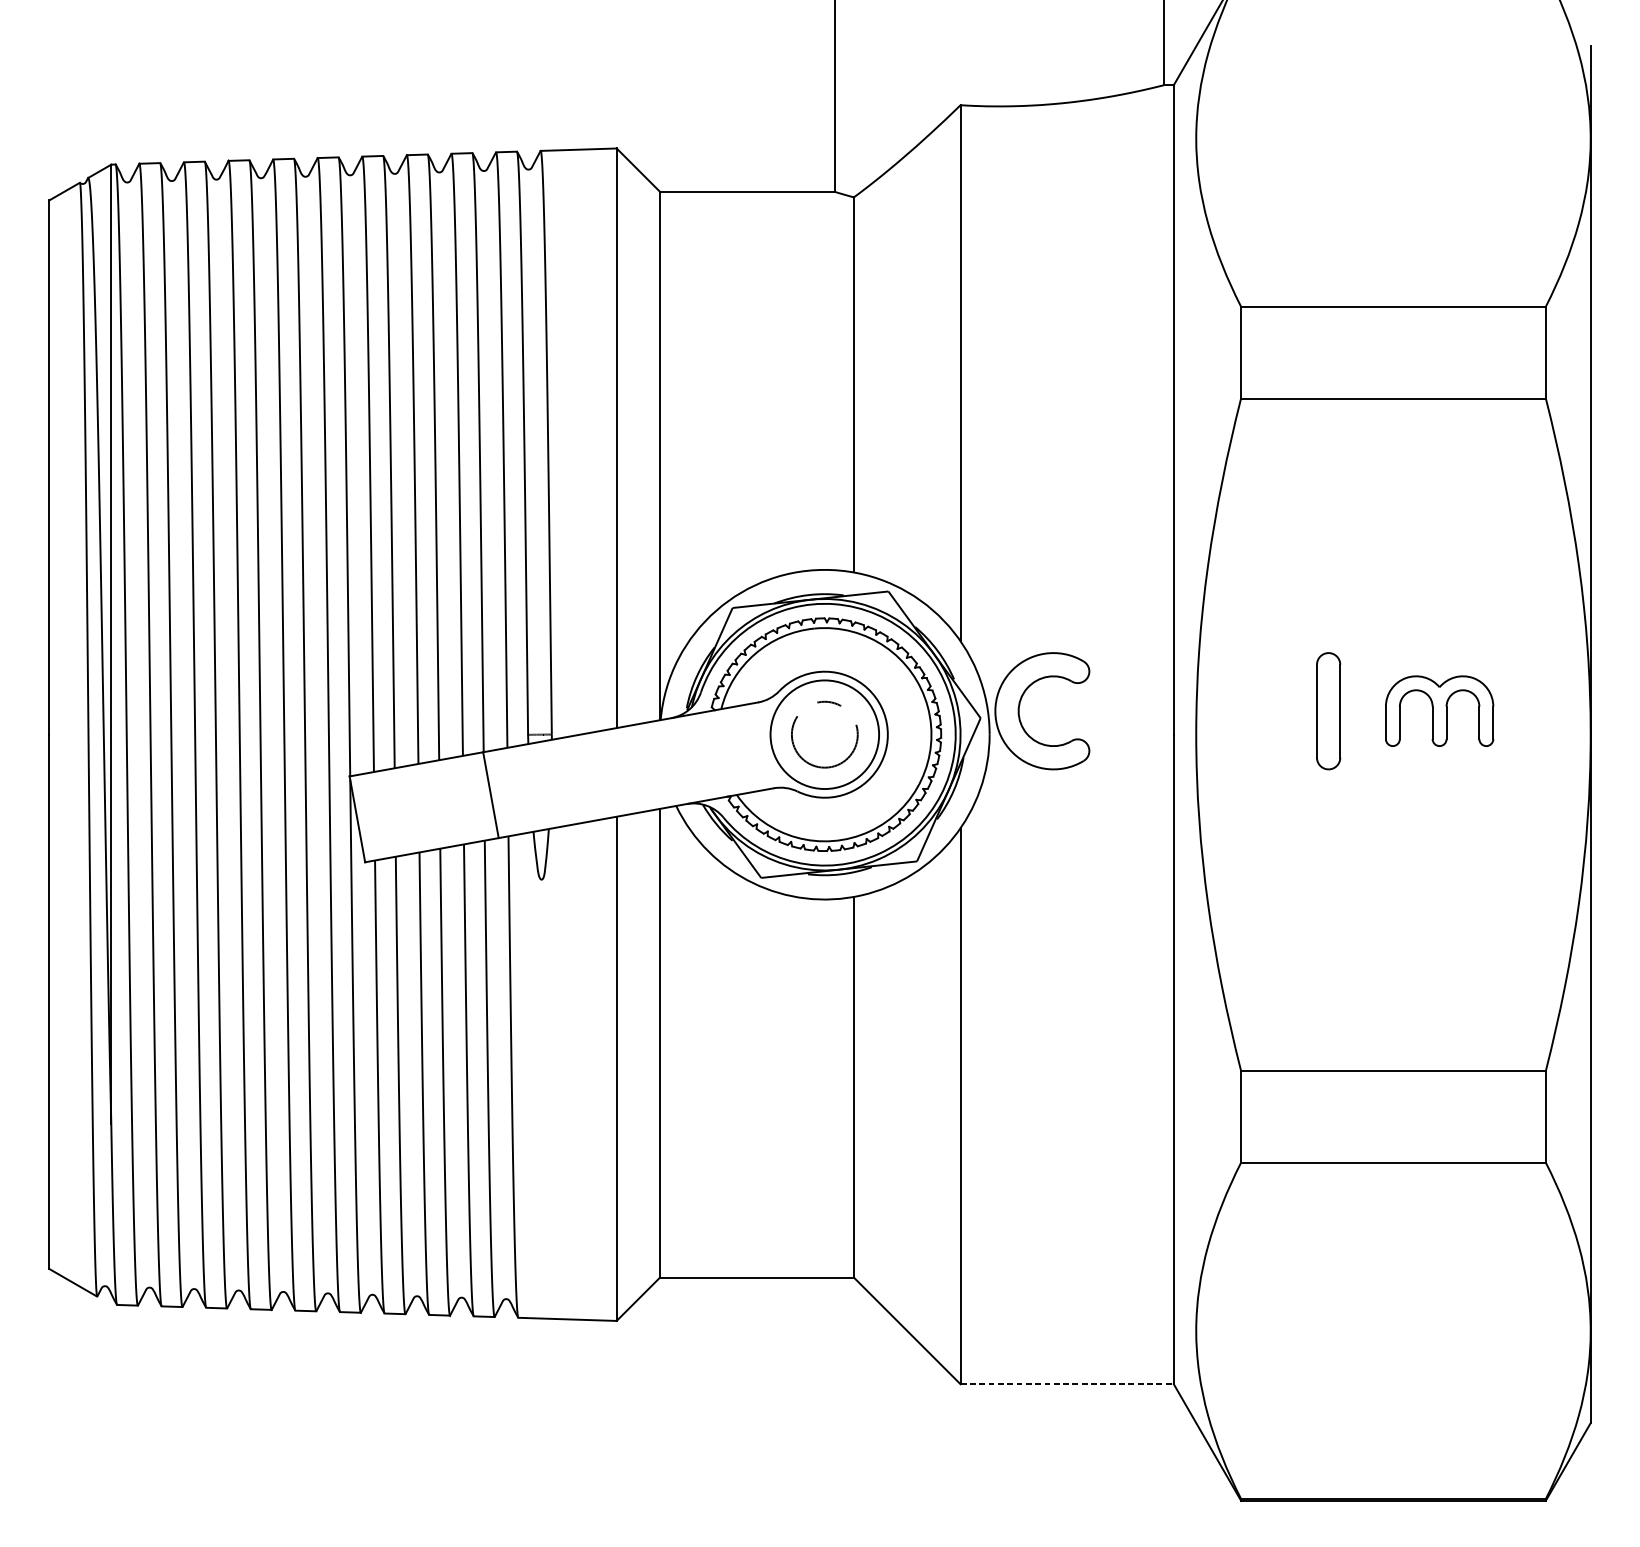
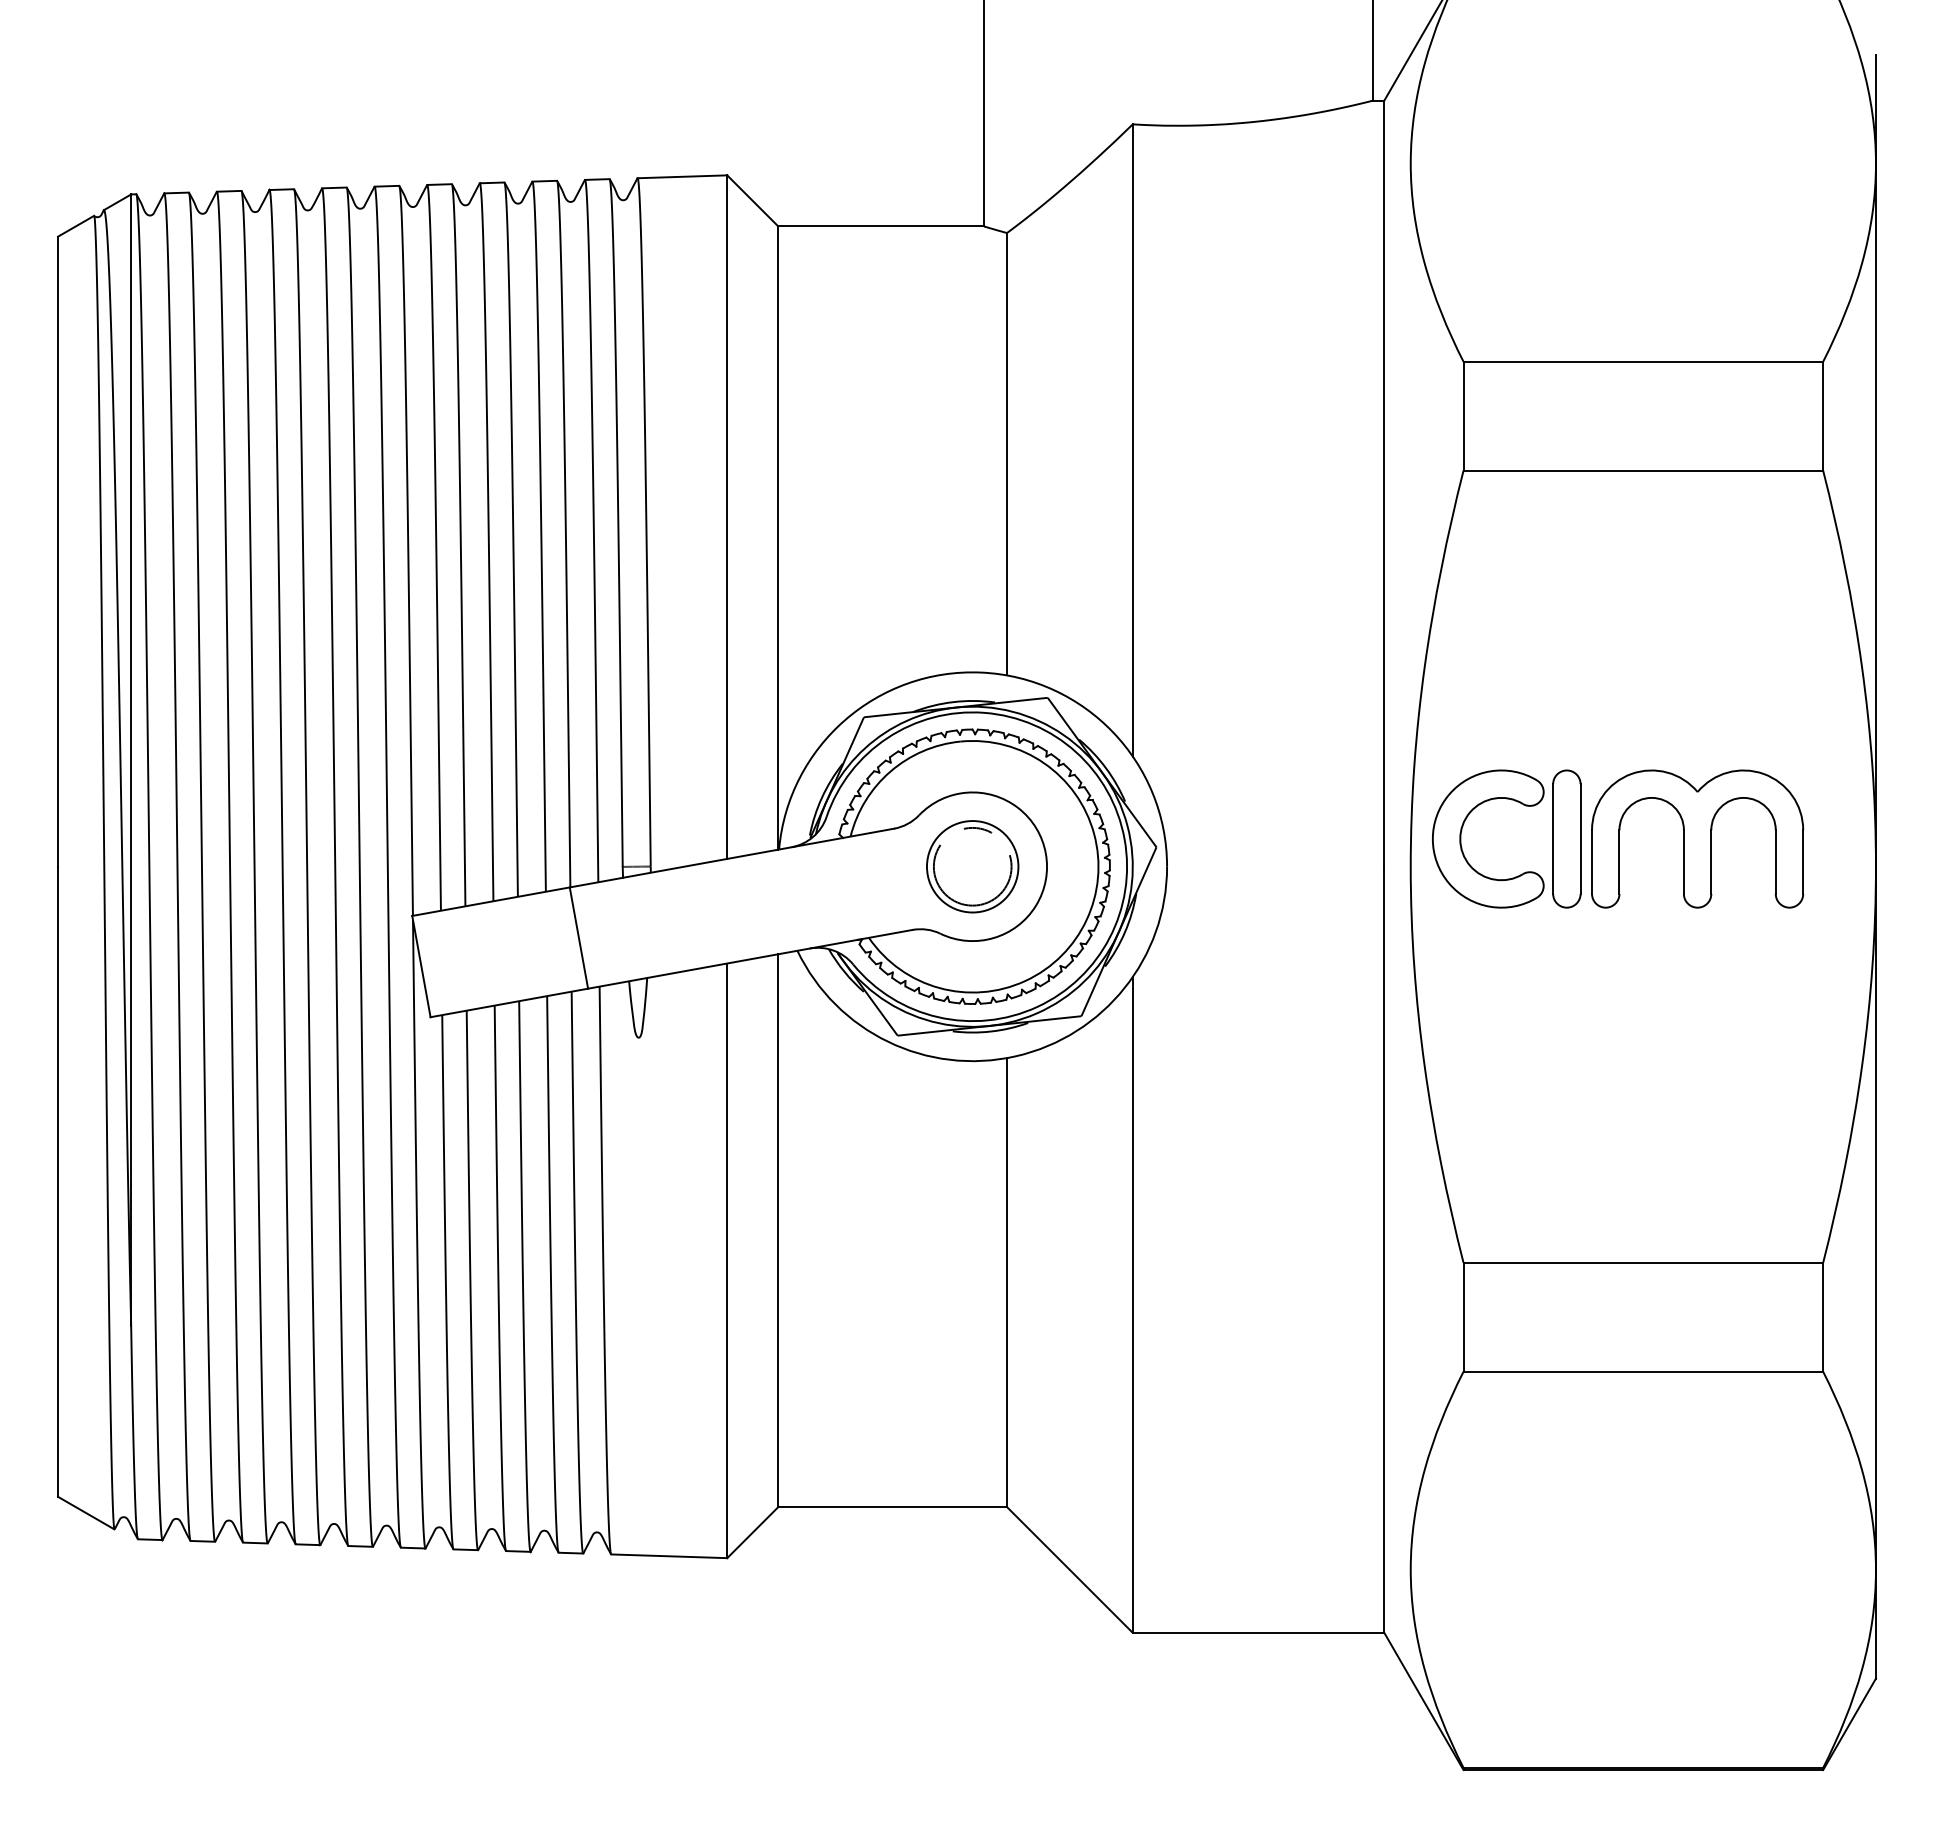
part: (1019, 710) -> (1461, 838), moved
part: (1439, 710) -> (1697, 838), size x1.67
circle: (824, 734) -> (972, 866), size x0.71
line: (1067, 1383) -> (1258, 1632), dashed -> solid

